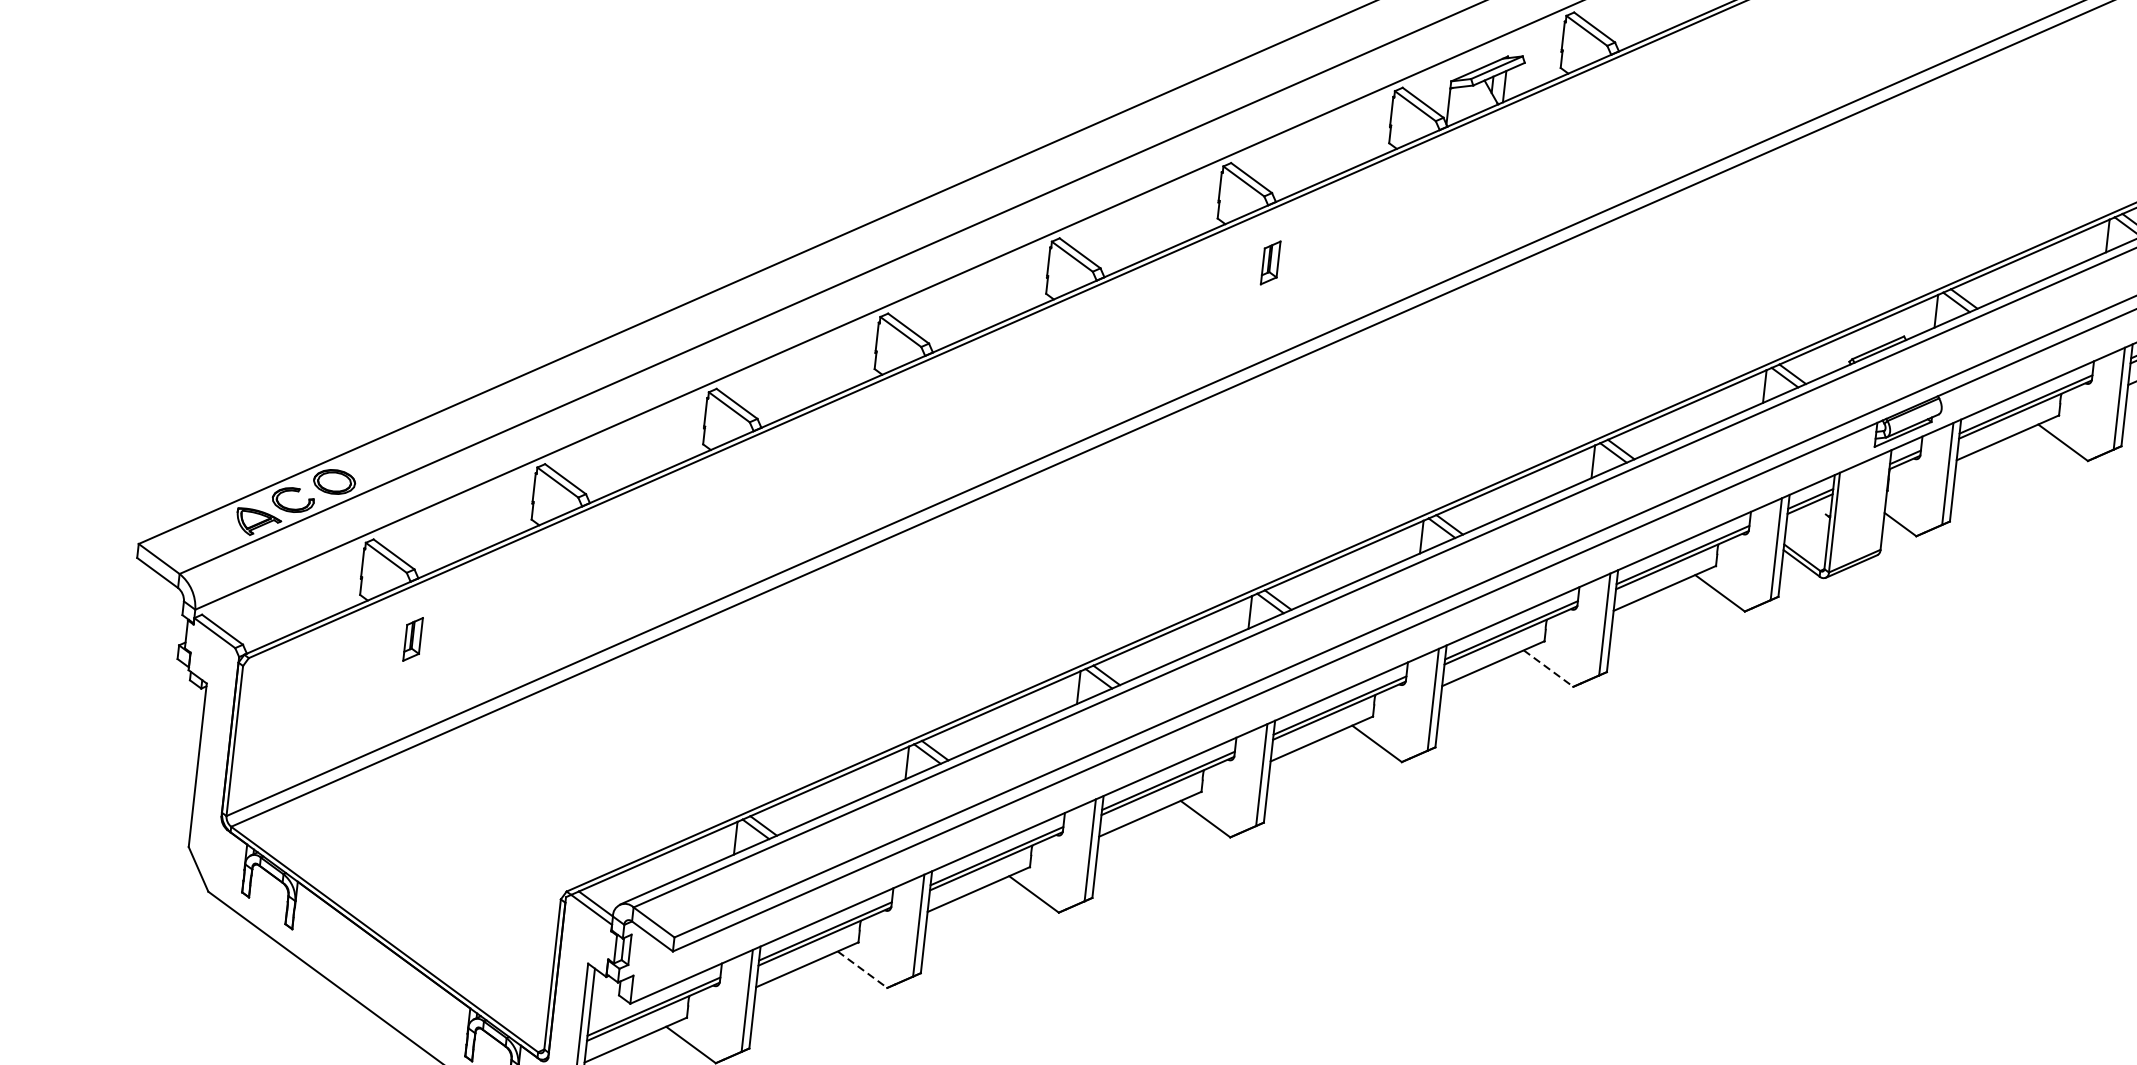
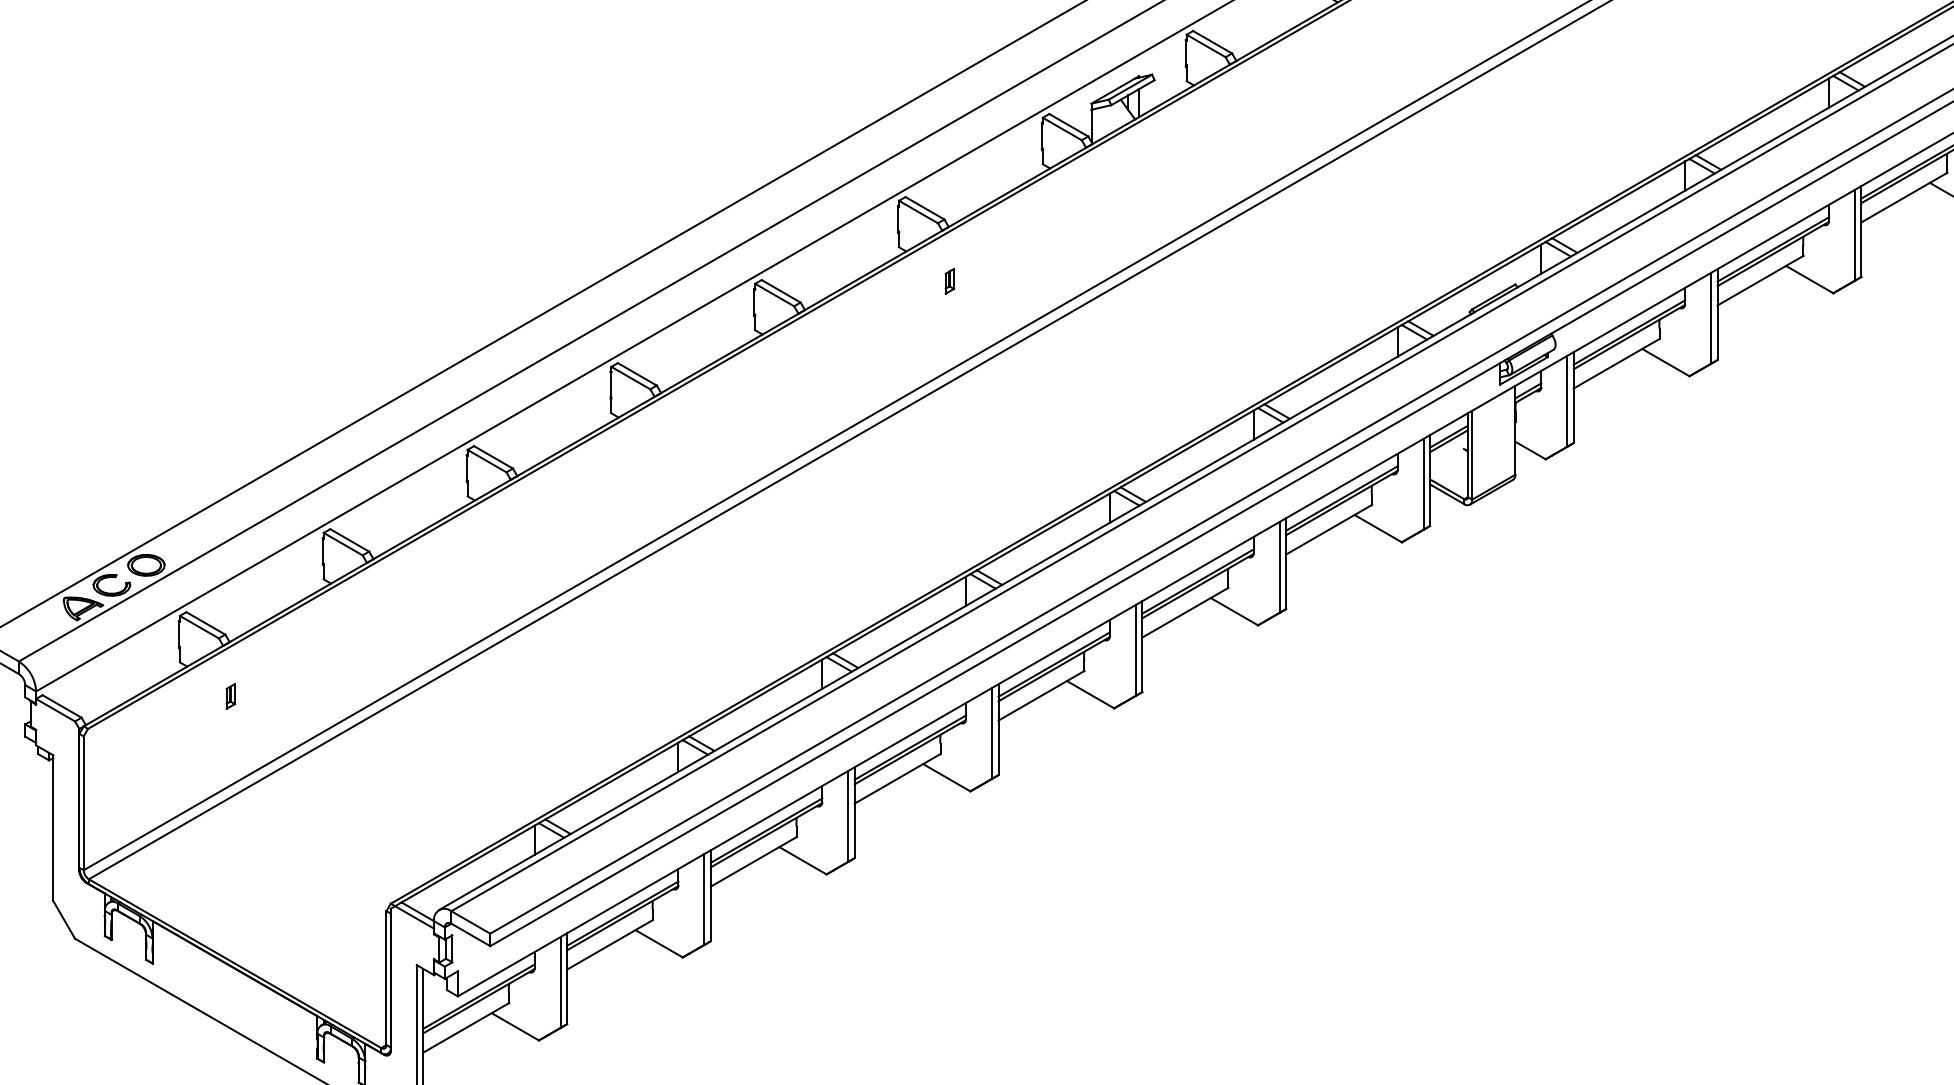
part: (1270, 263) -> (949, 281), size x0.62
part: (412, 639) -> (230, 696), size x0.62
line: (1548, 668) -> (1234, 611), dashed -> solid
line: (862, 970) -> (659, 944), dashed -> solid

